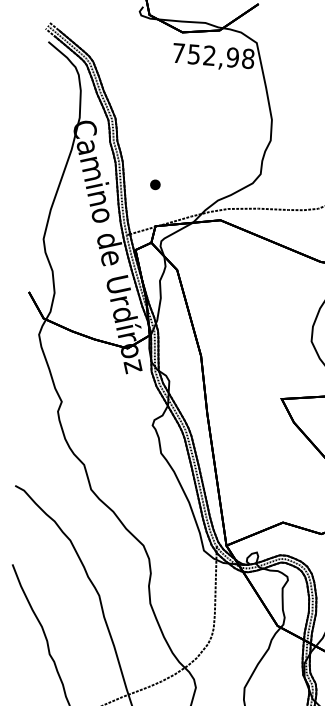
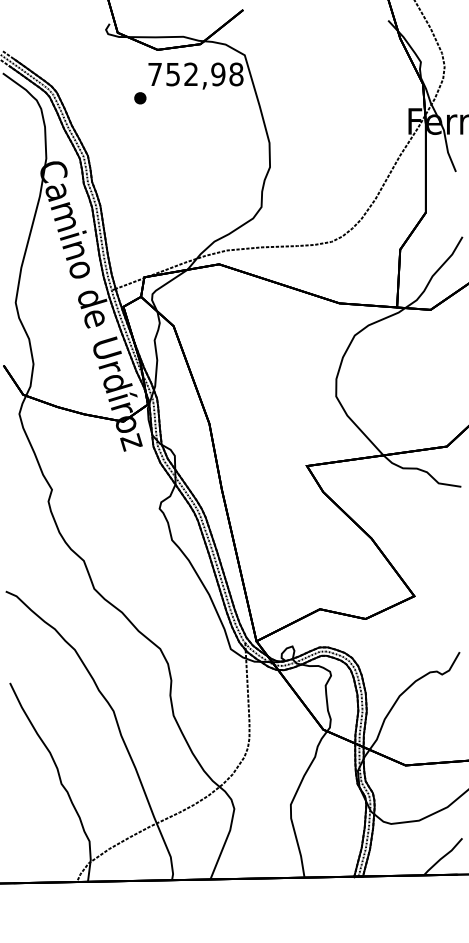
part: (155, 185) -> (140, 98), moved

